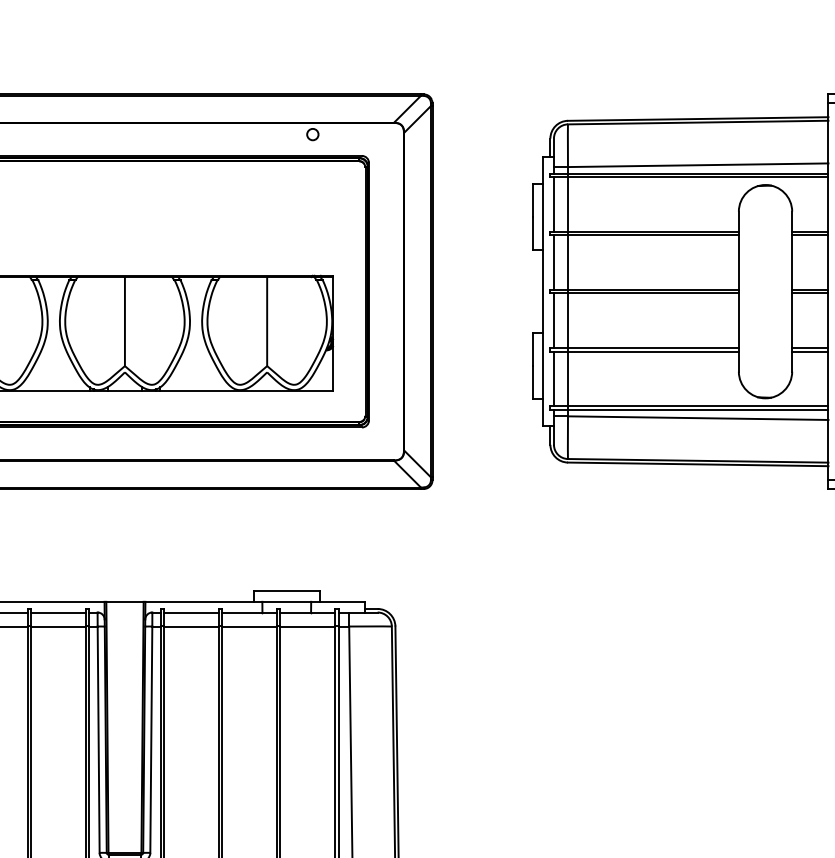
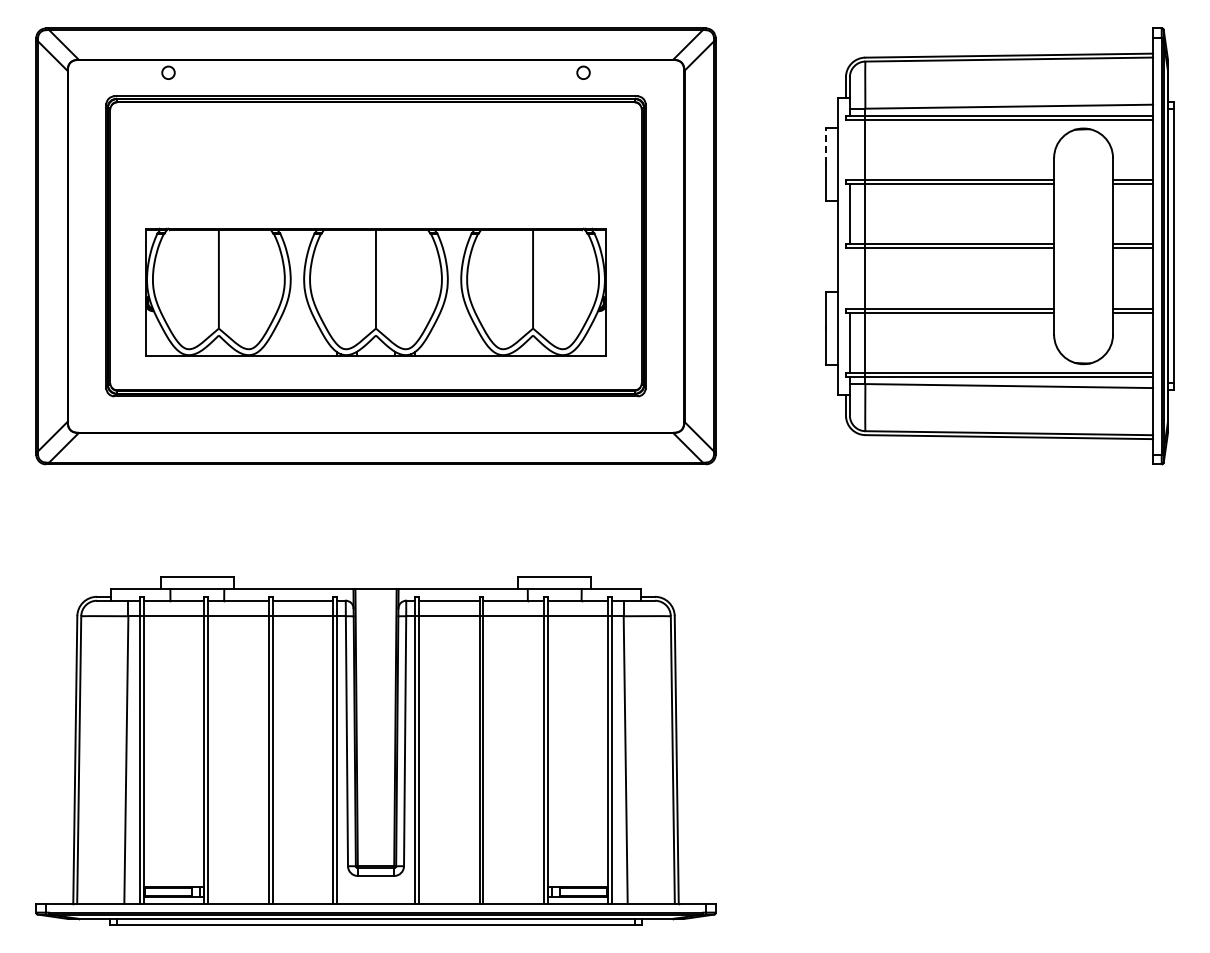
line: (532, 200) -> (826, 145), solid -> dashed
line: (553, 203) -> (849, 149), removed
line: (553, 320) -> (849, 278), removed

